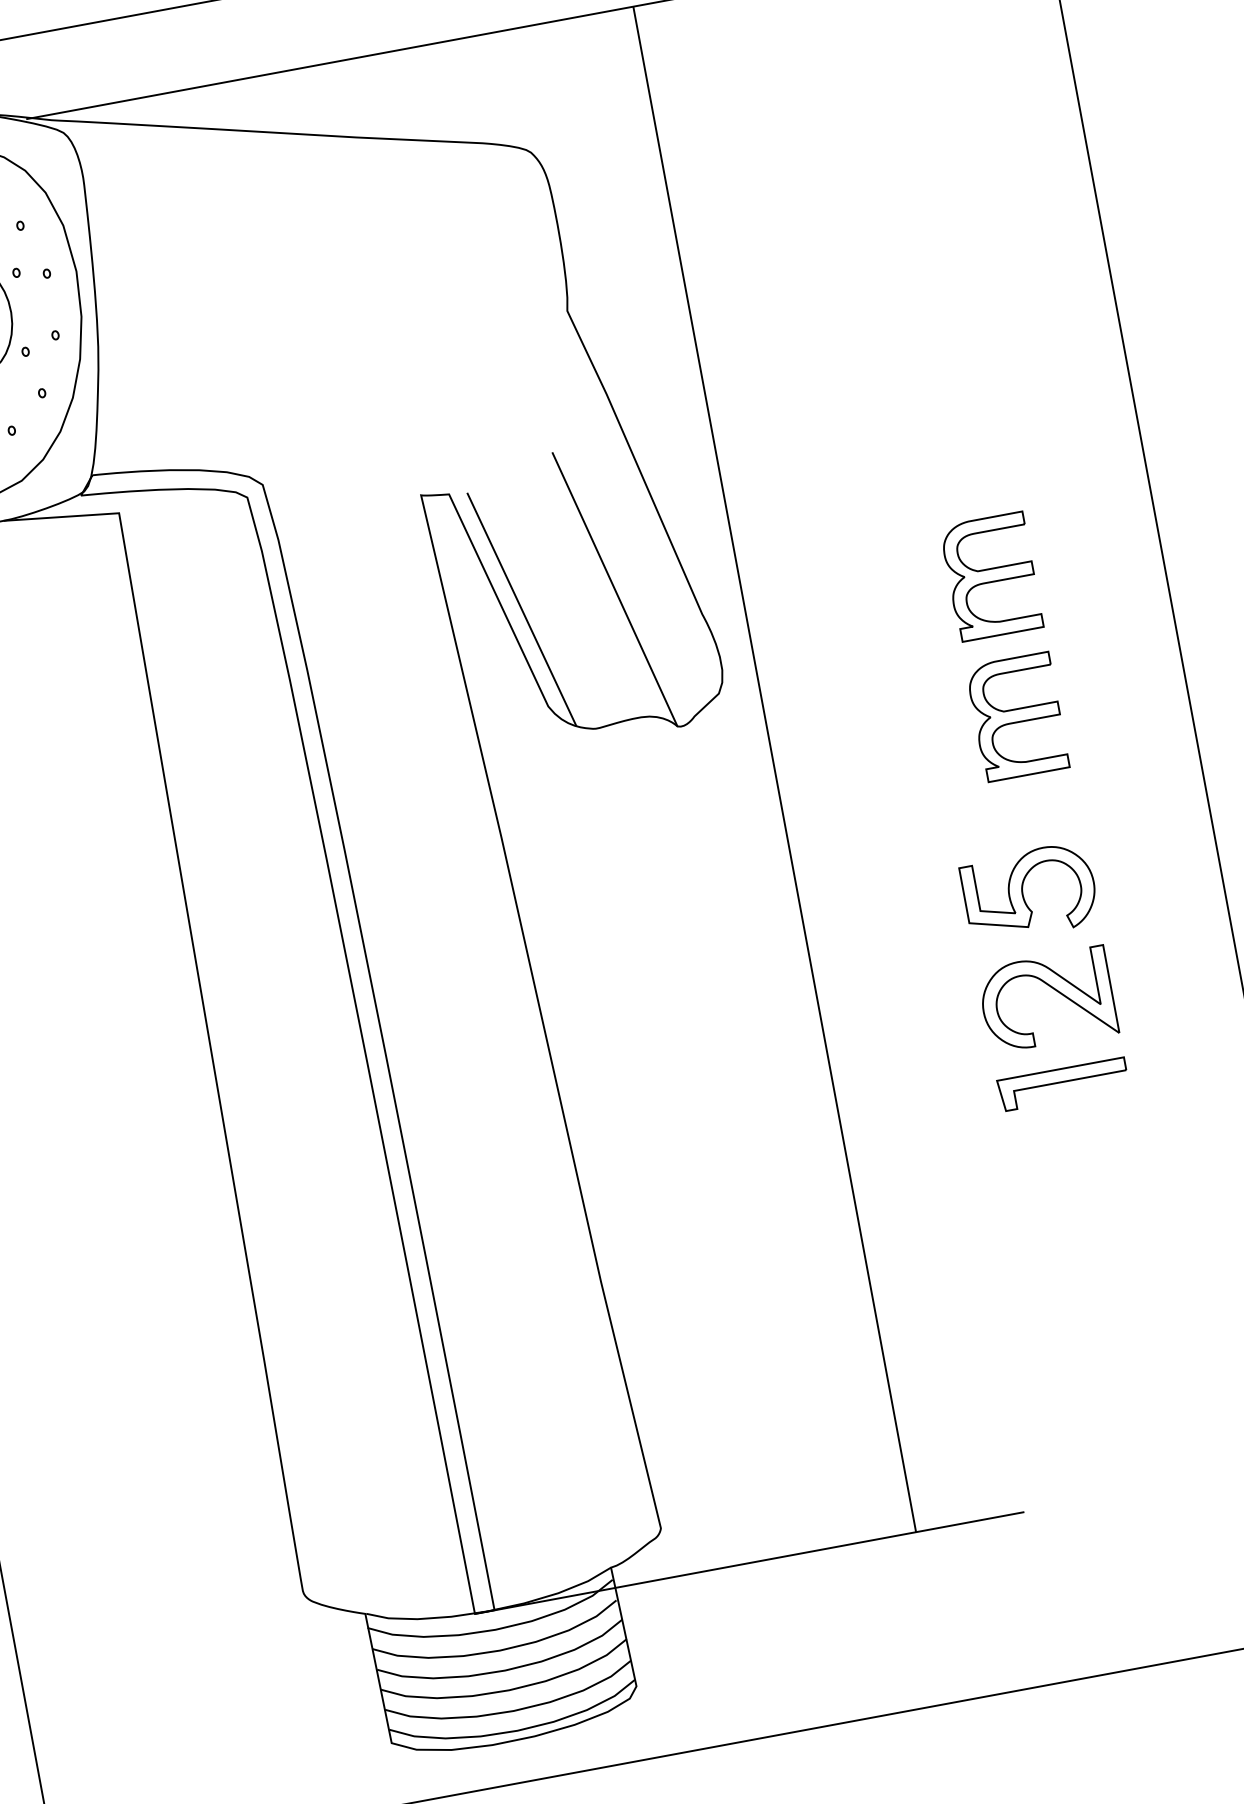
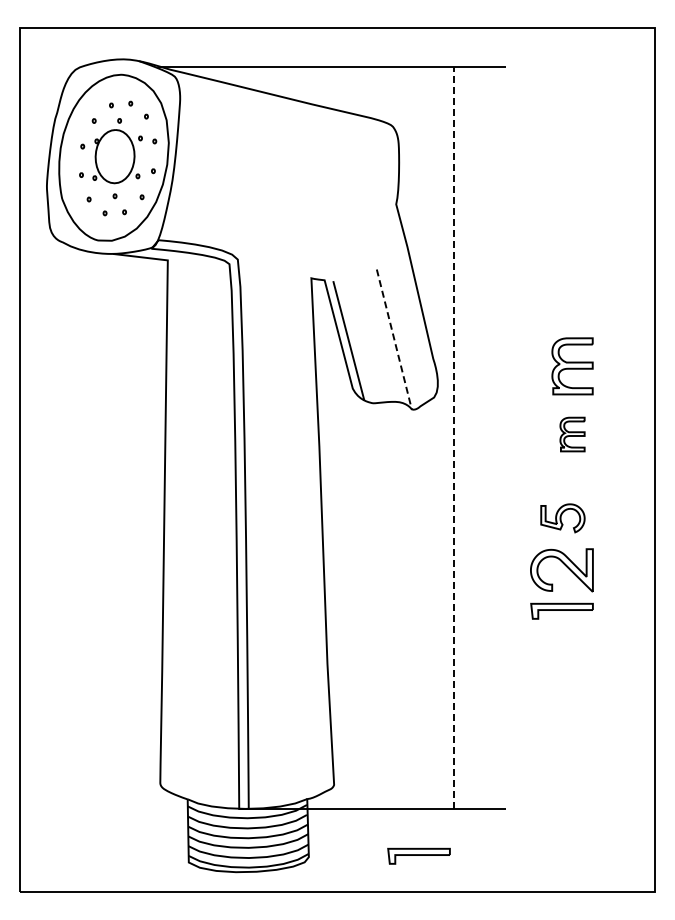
line: (615, 589) -> (394, 339), solid -> dashed
part: (1017, 716) -> (572, 434), size x0.6
line: (774, 770) -> (453, 438), solid -> dashed
part: (1028, 893) -> (562, 518), size x0.7
part: (861, 1641) -> (418, 855), added

